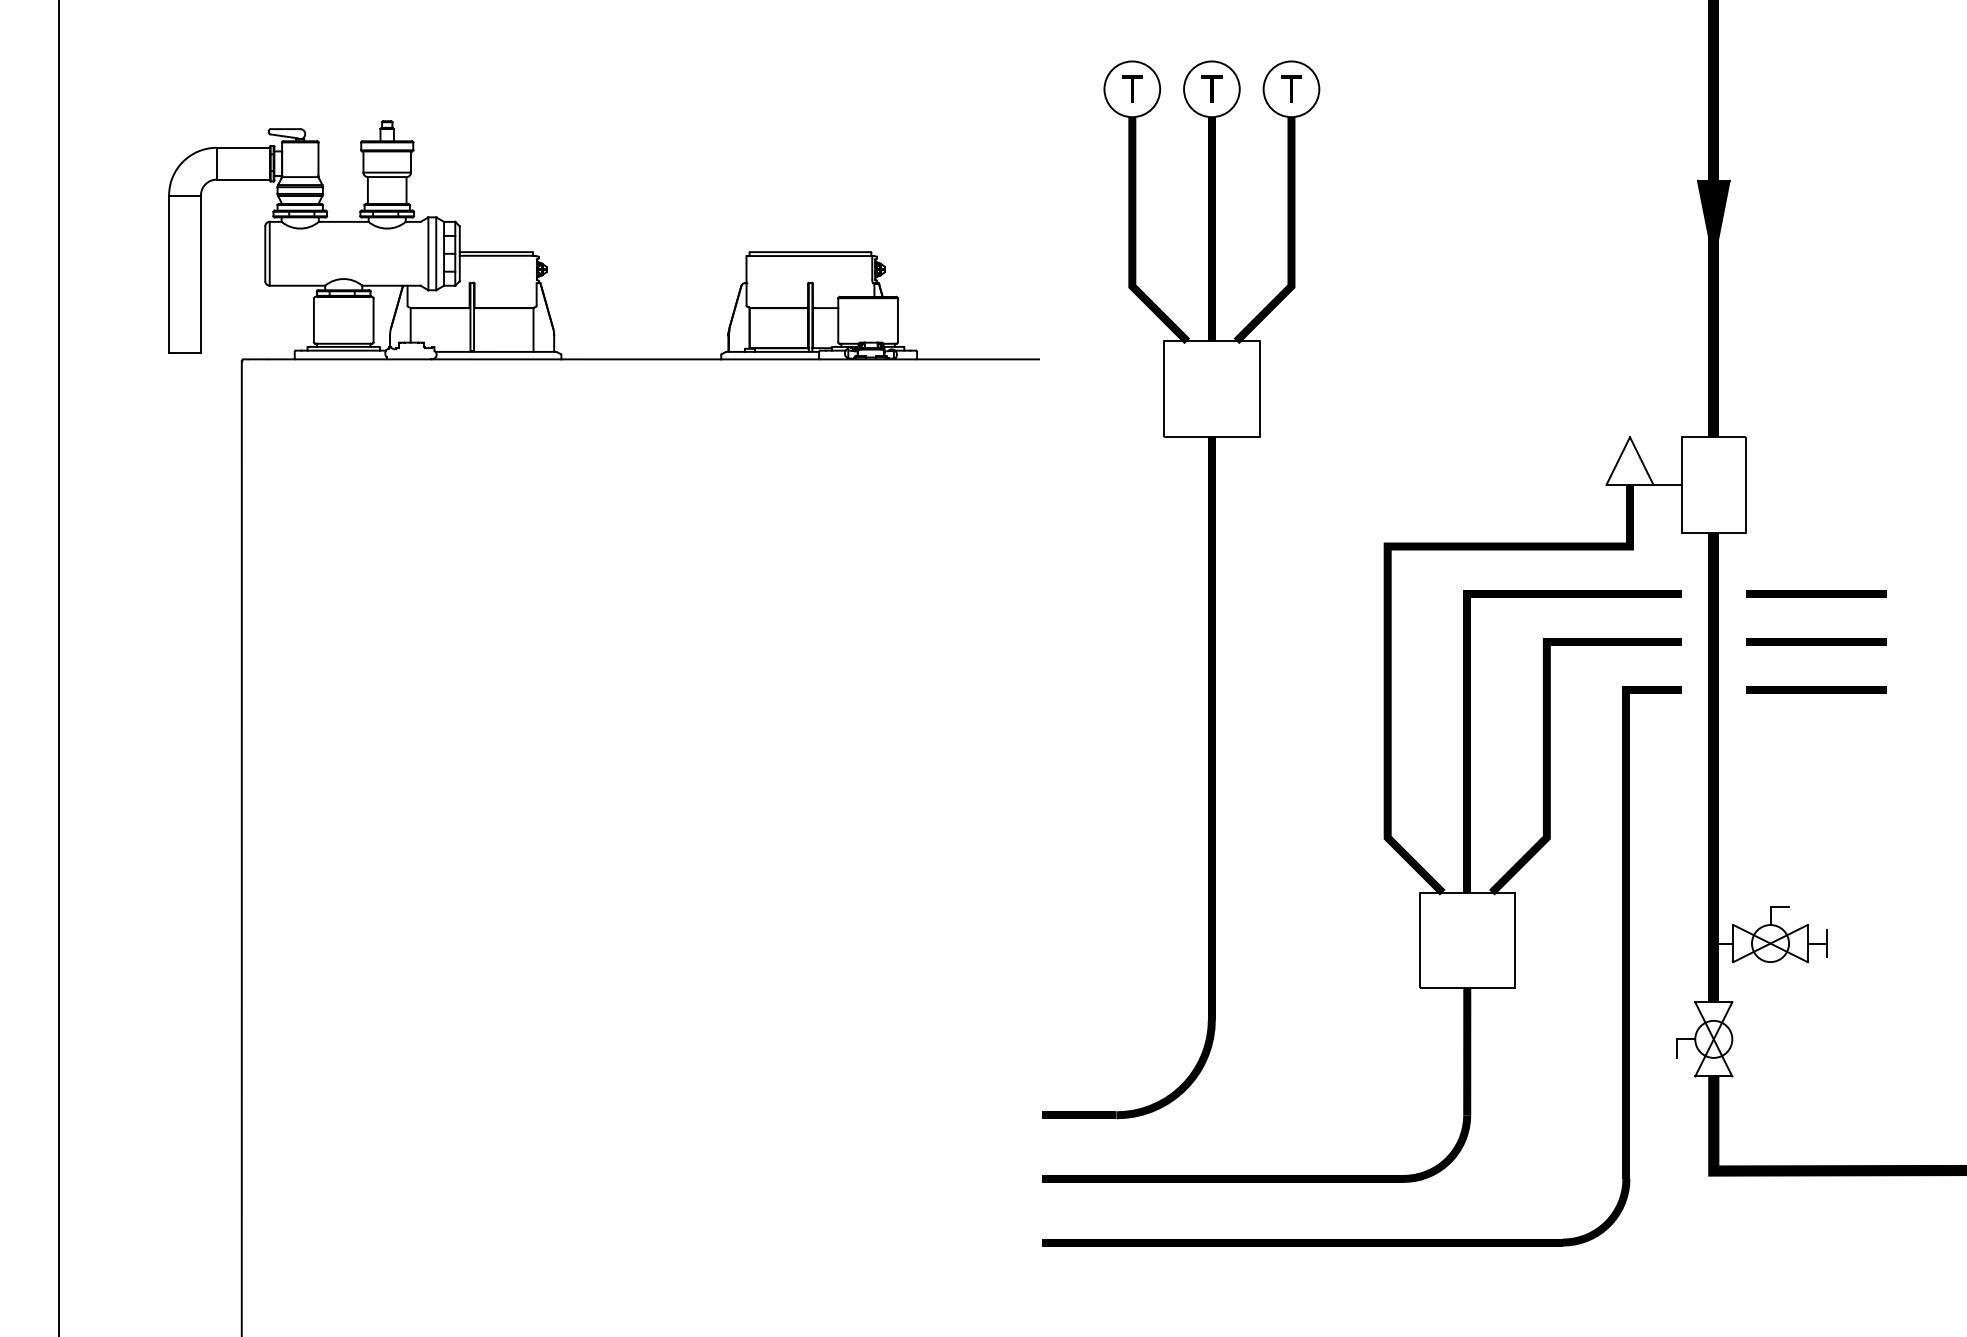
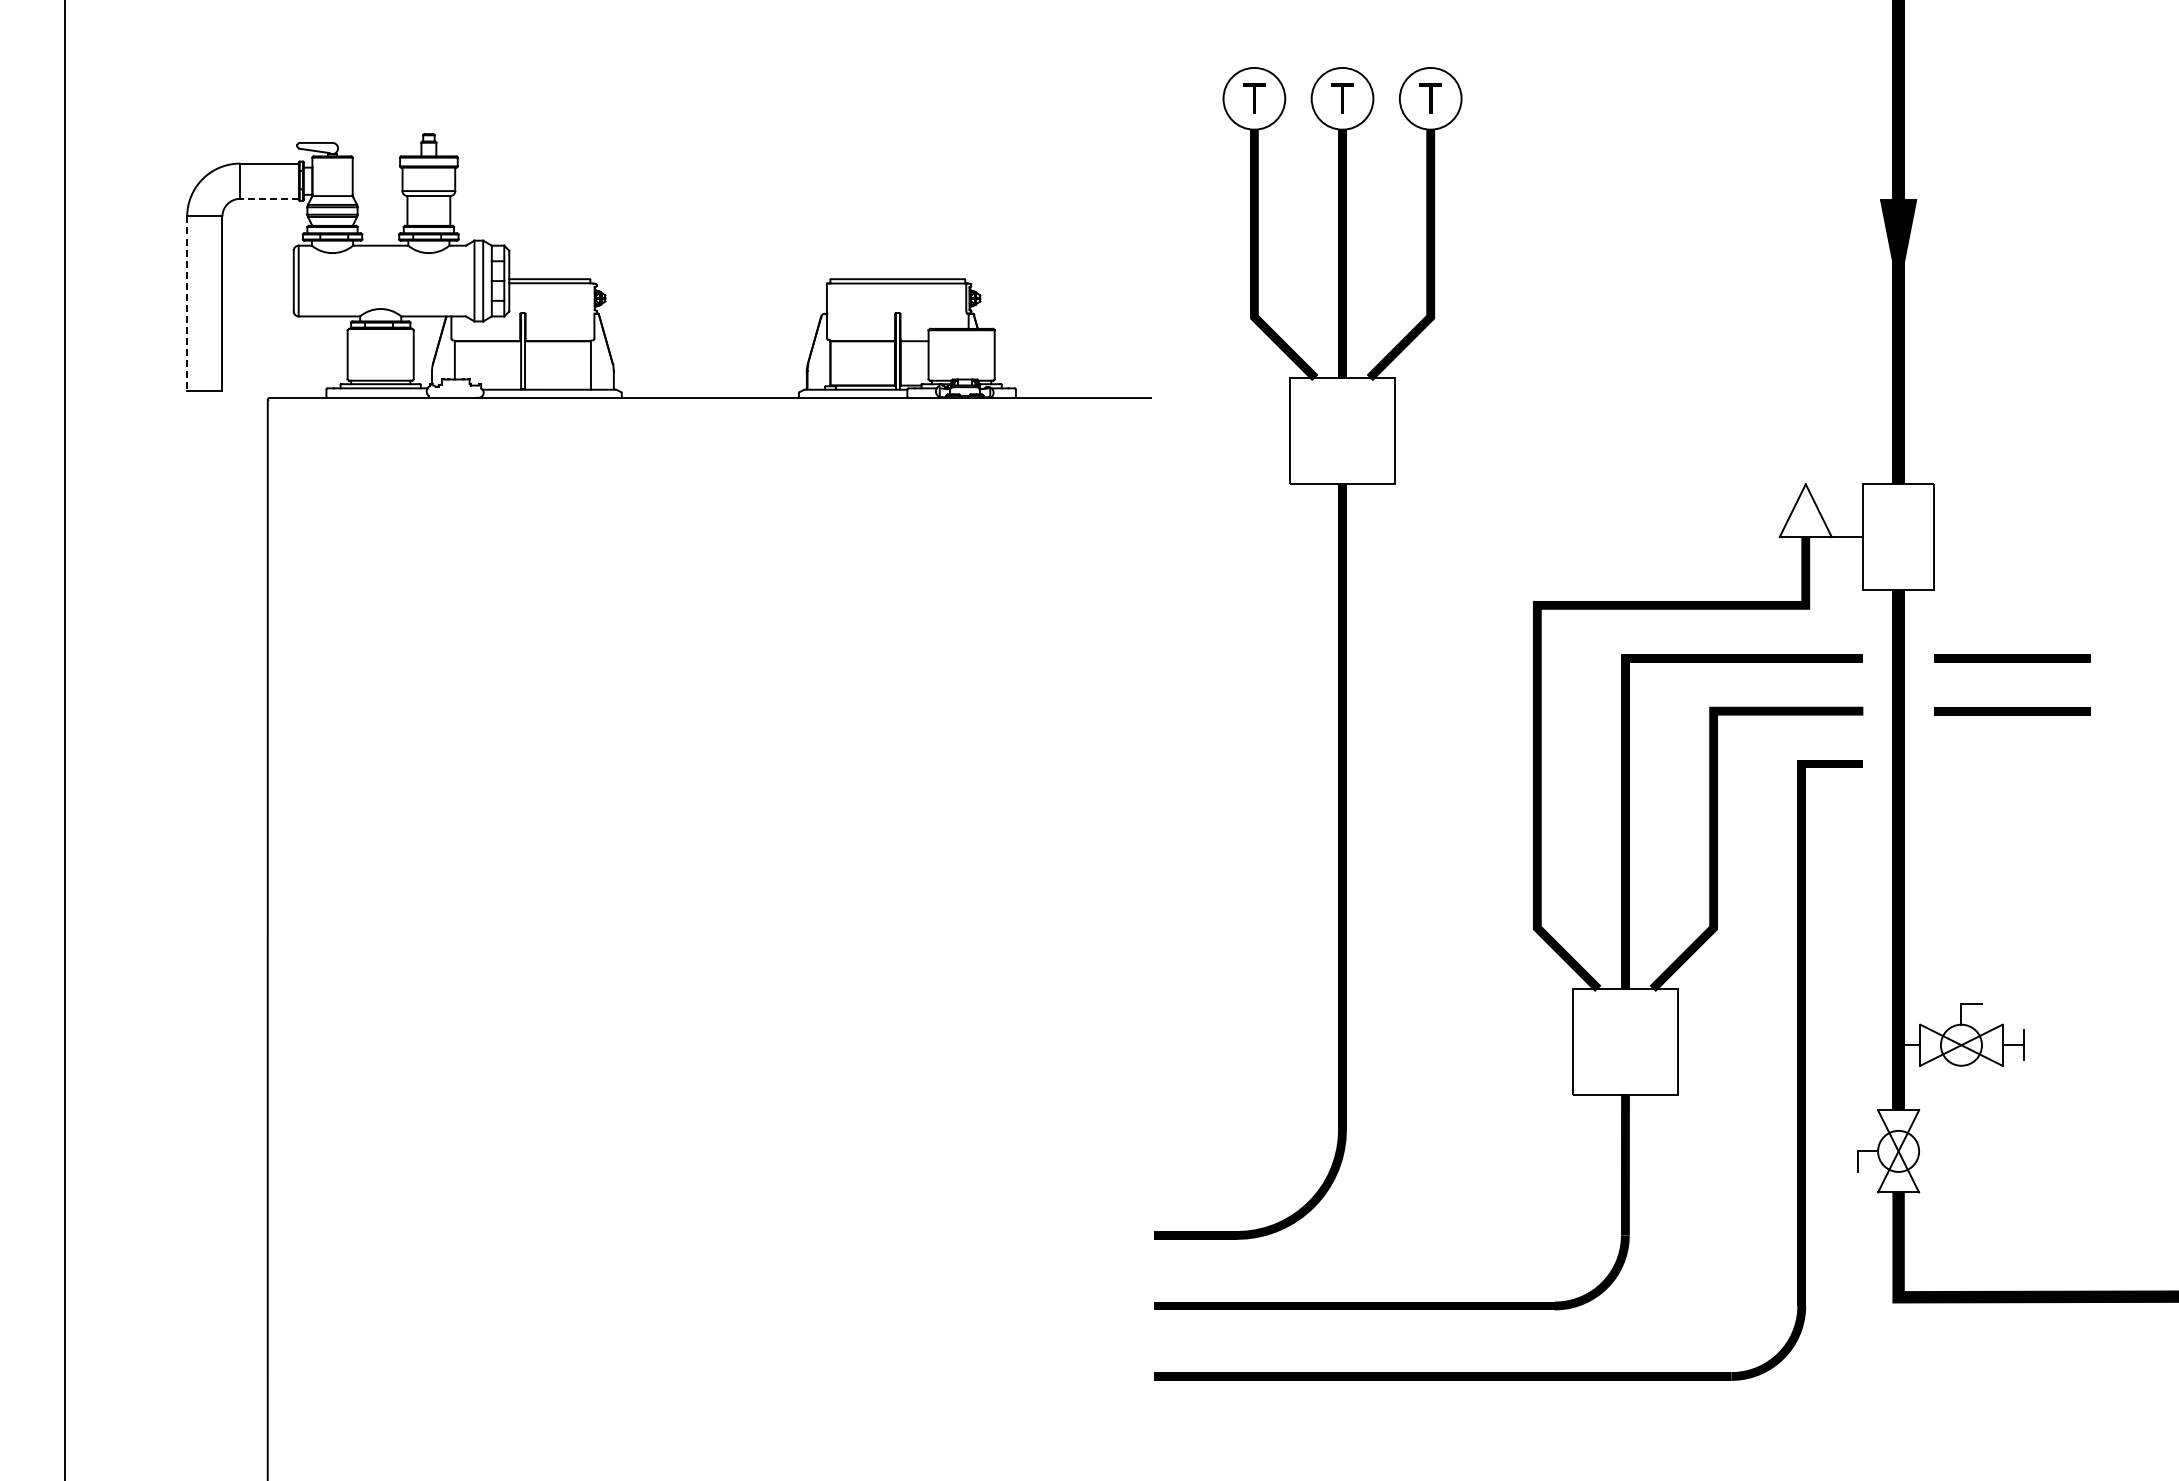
line: (243, 179) -> (269, 198), solid -> dashed
line: (169, 274) -> (187, 304), solid -> dashed
line: (1816, 689) -> (2012, 763), removed

